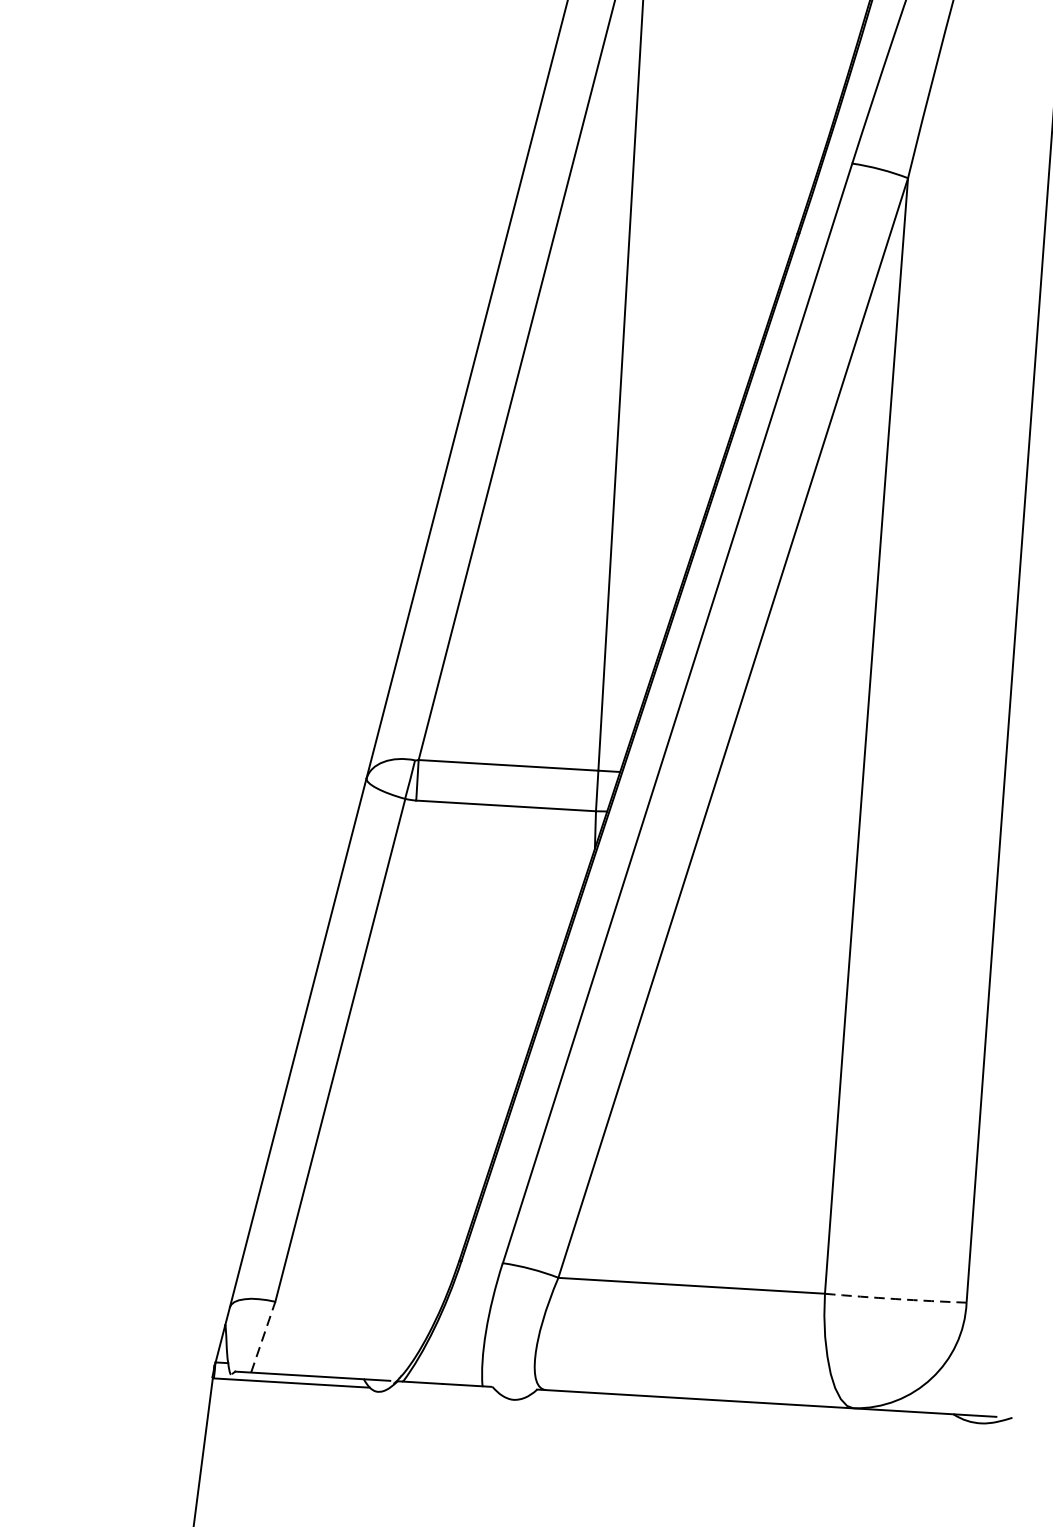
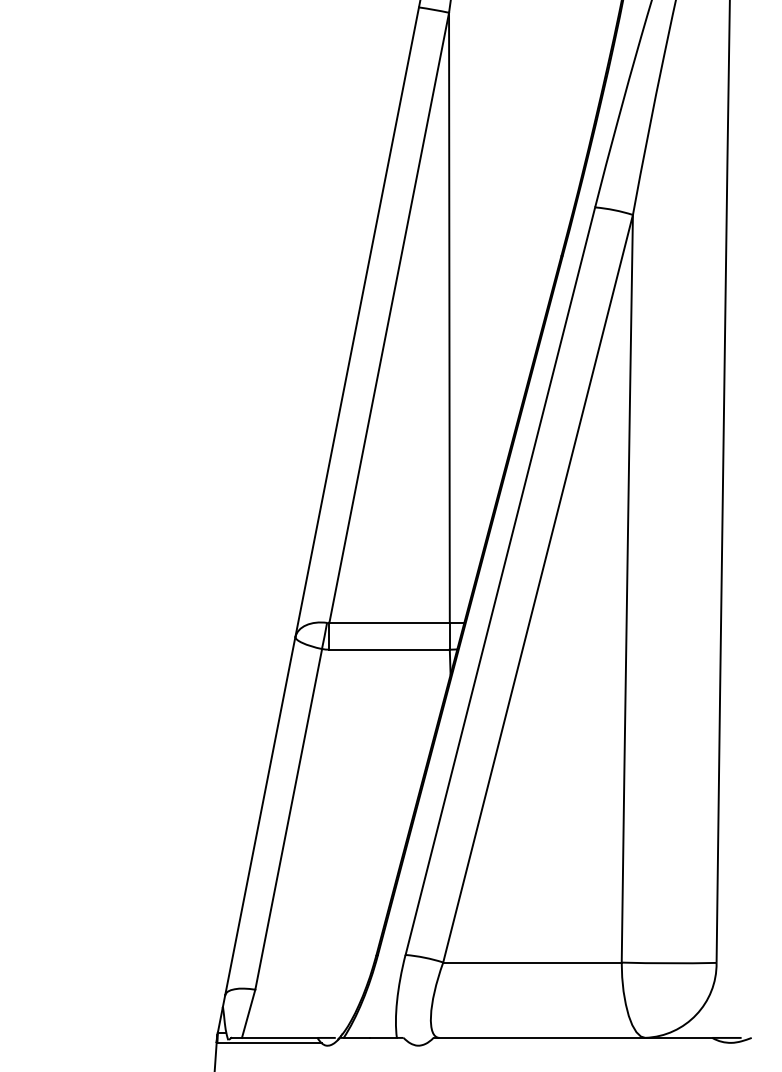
arc: (896, 1299) -> (669, 963), dashed -> solid
line: (263, 1336) -> (248, 1013), dashed -> solid

